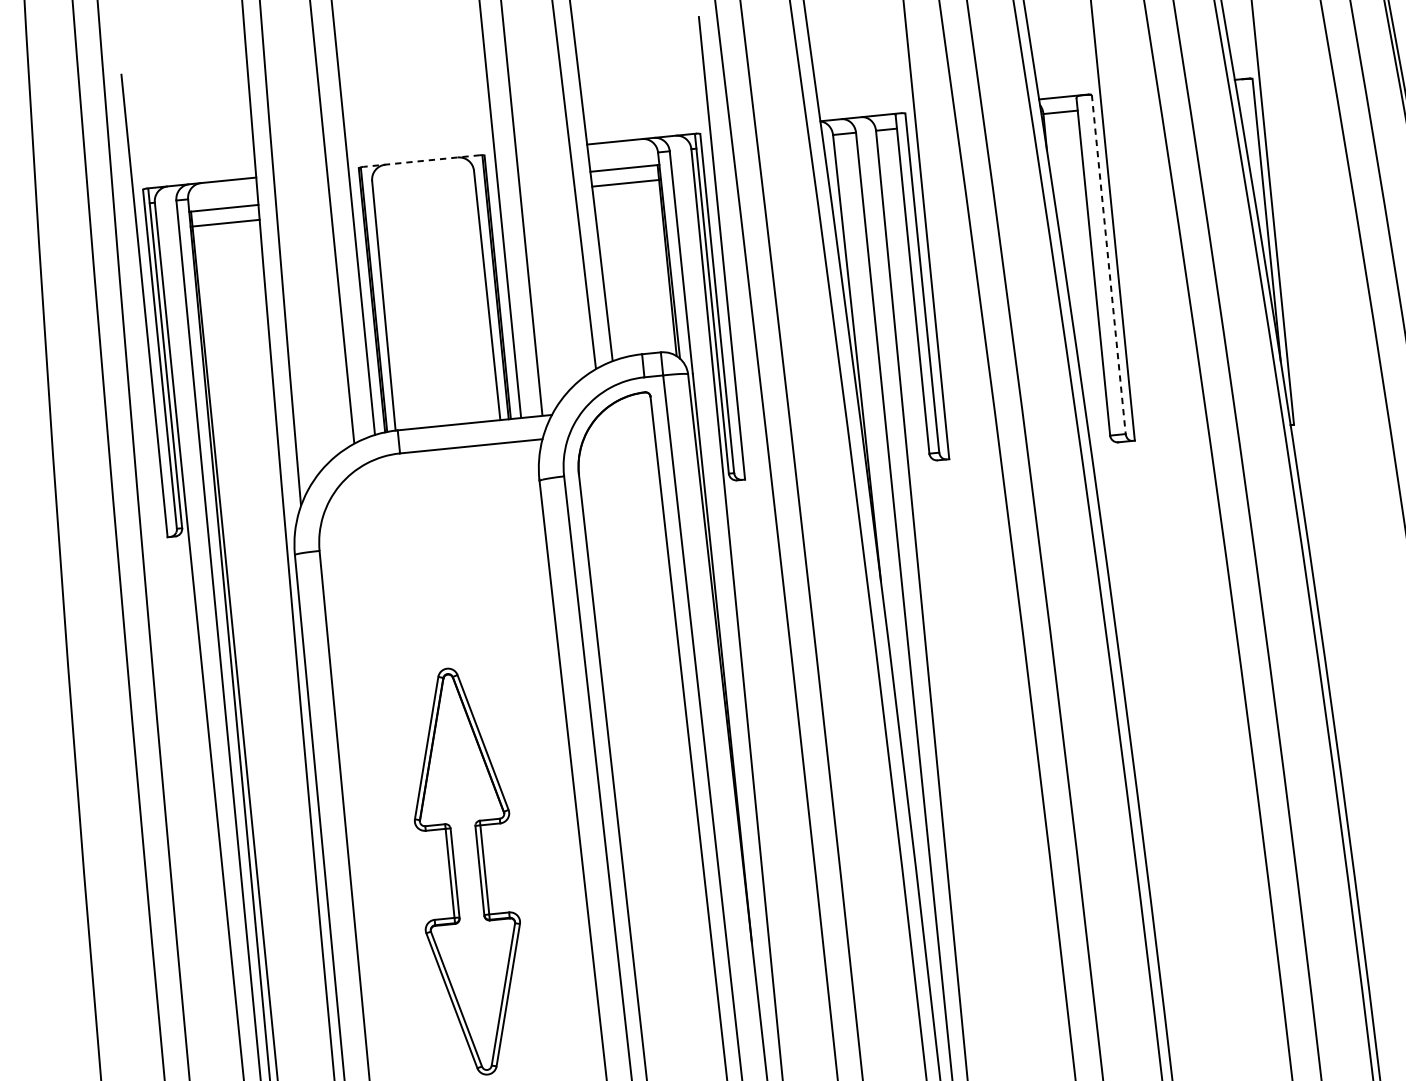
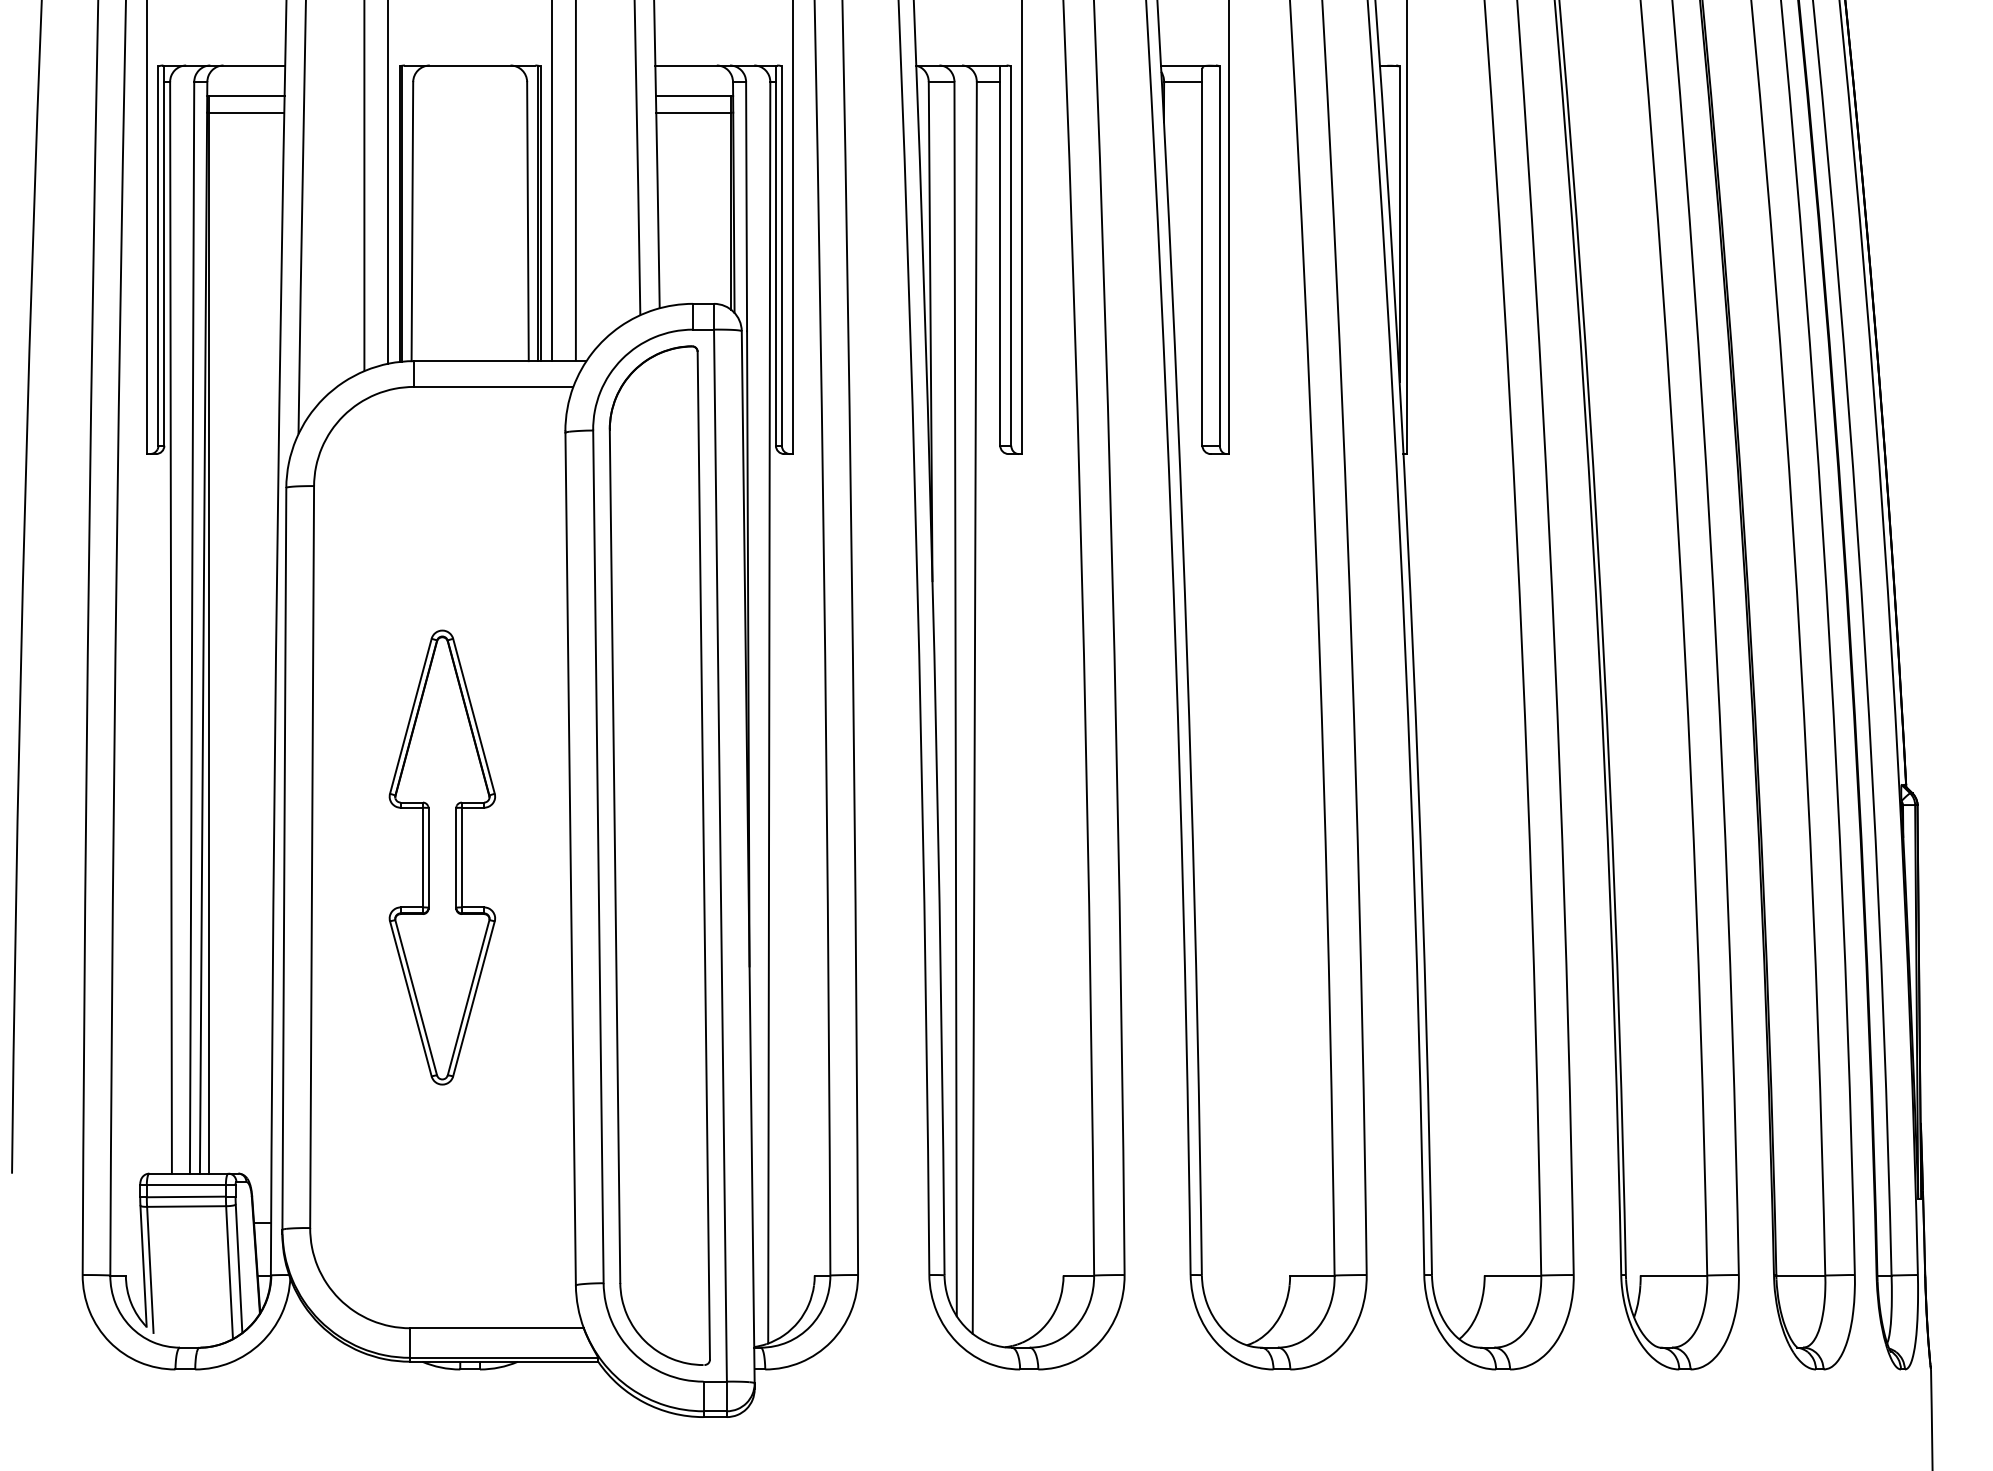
line: (421, 161) -> (469, 65), dashed -> solid
line: (1108, 264) -> (1219, 256), dashed -> solid

